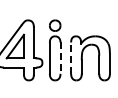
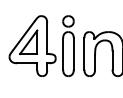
line: (60, 57) -> (73, 53), dashed -> solid
line: (71, 57) -> (84, 53), dashed -> solid

